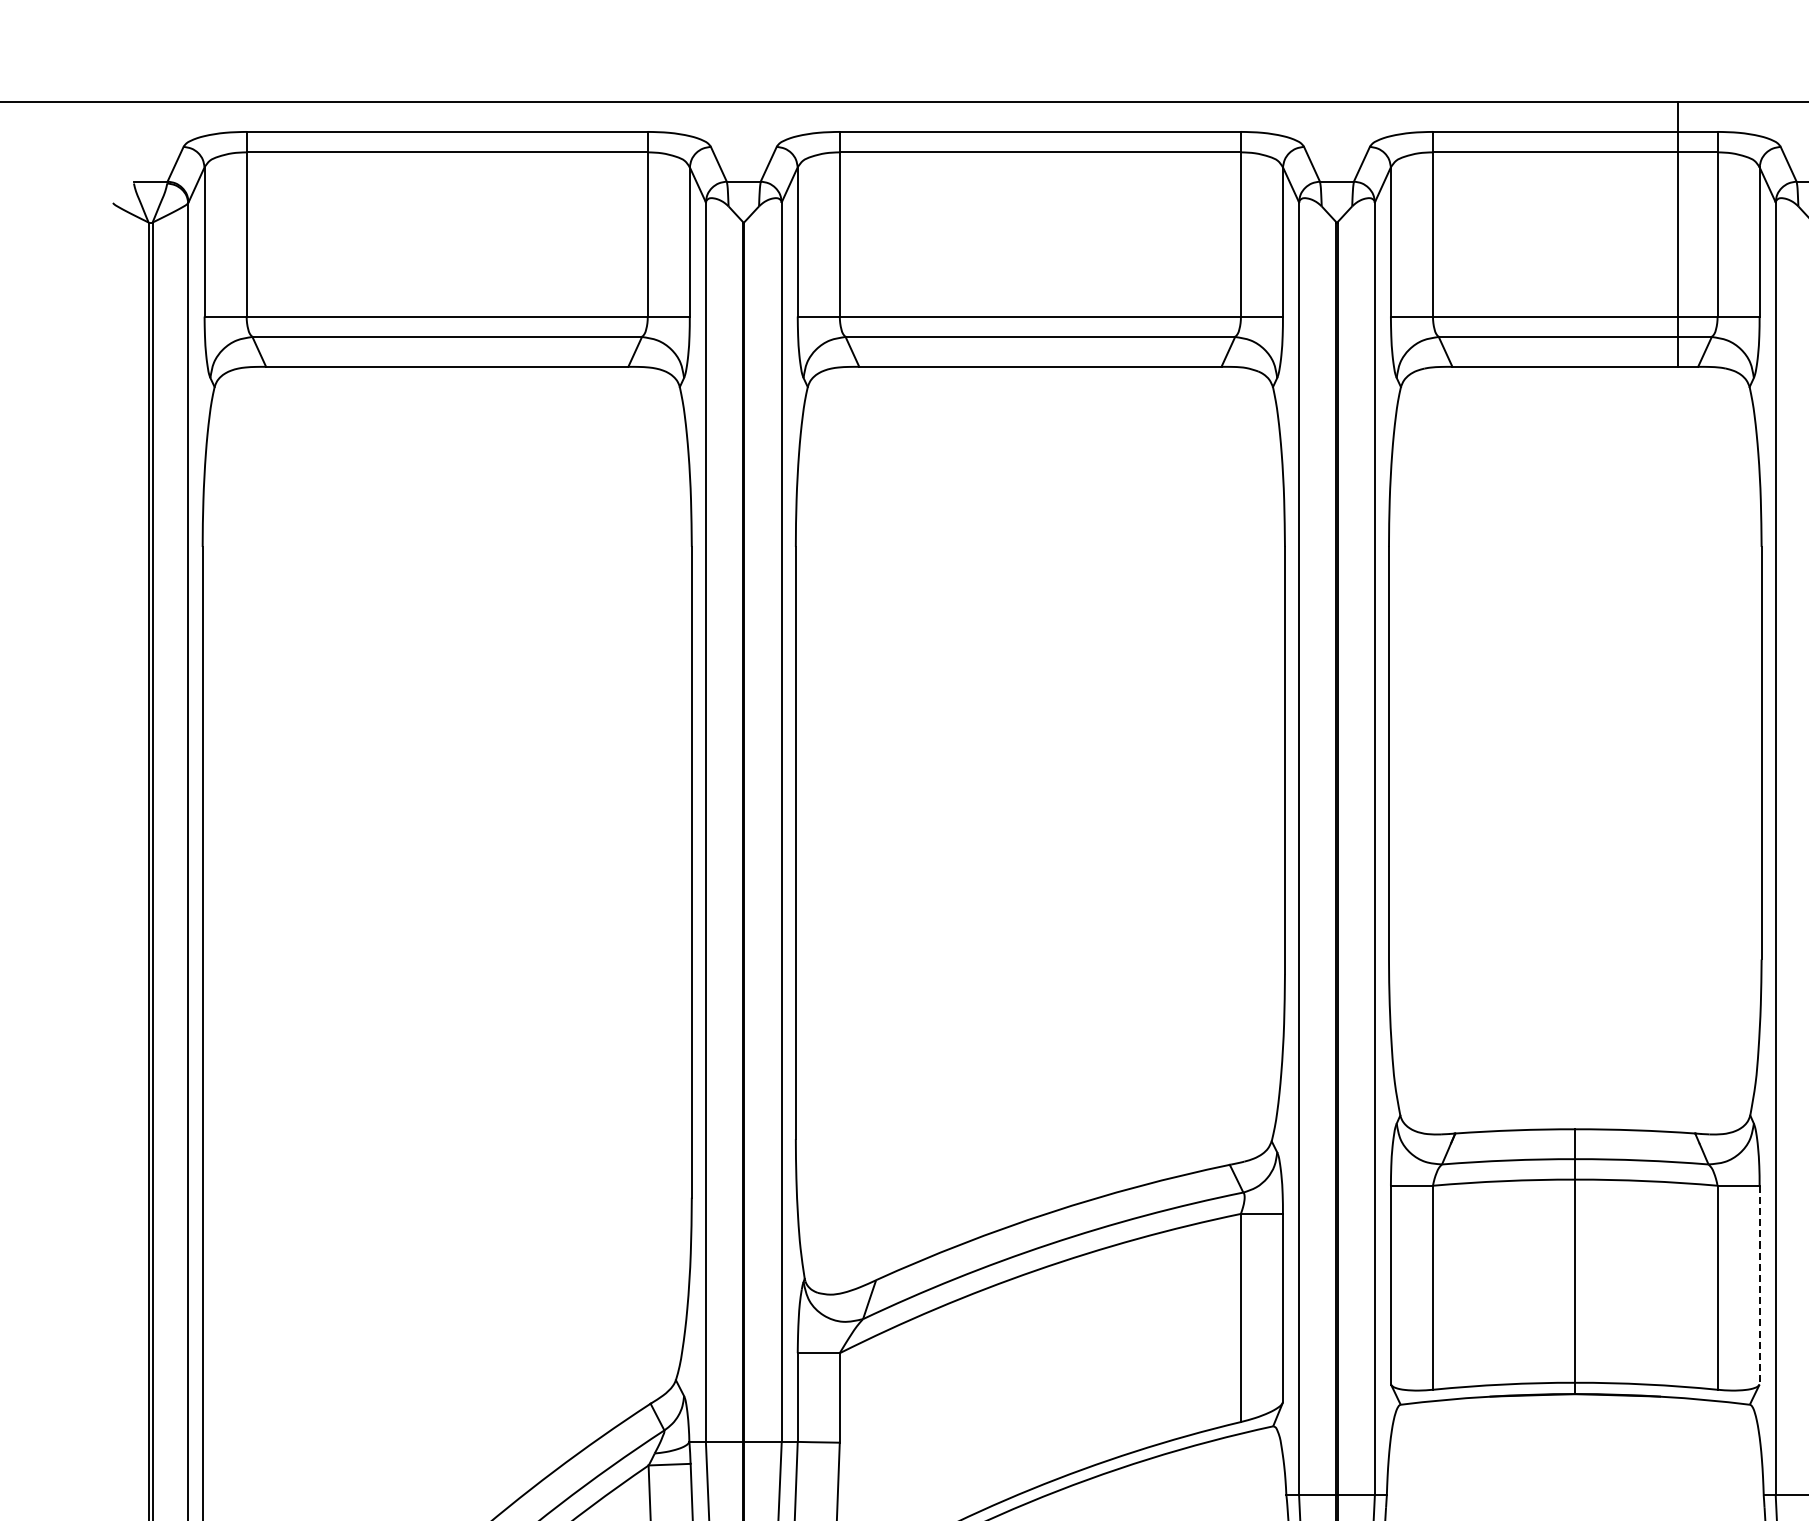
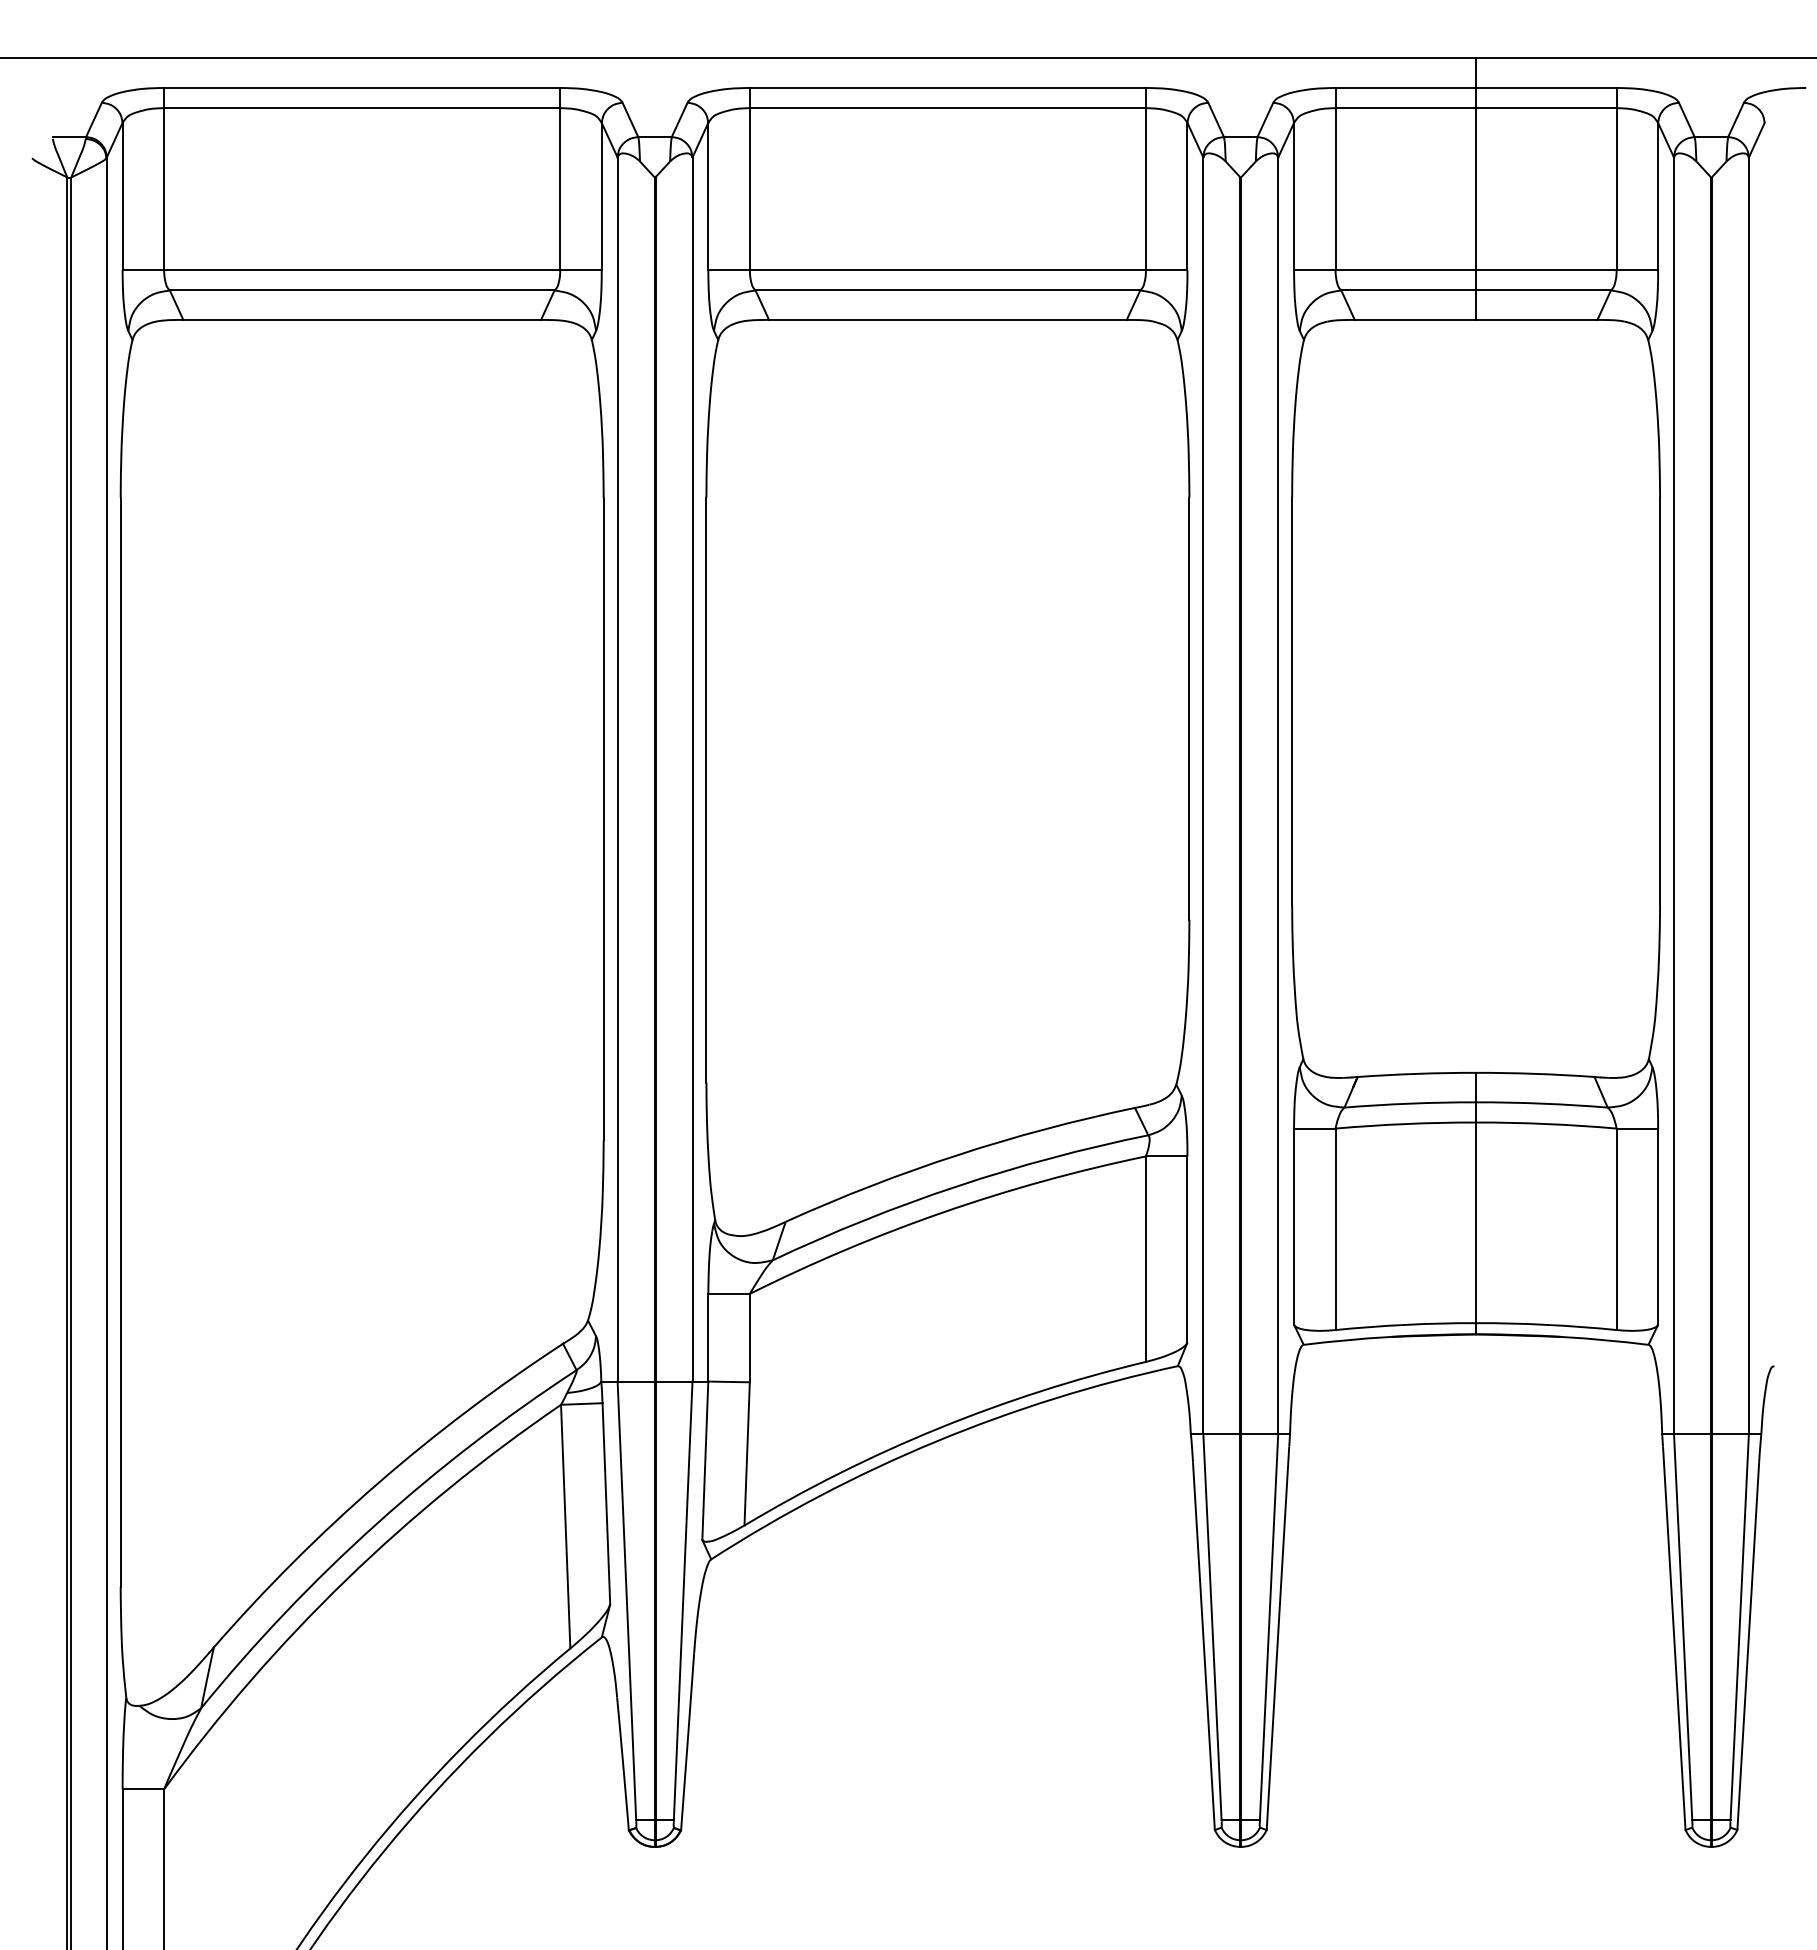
line: (1677, 233) -> (1476, 188), moved
line: (1759, 1285) -> (1658, 1227), dashed -> solid

